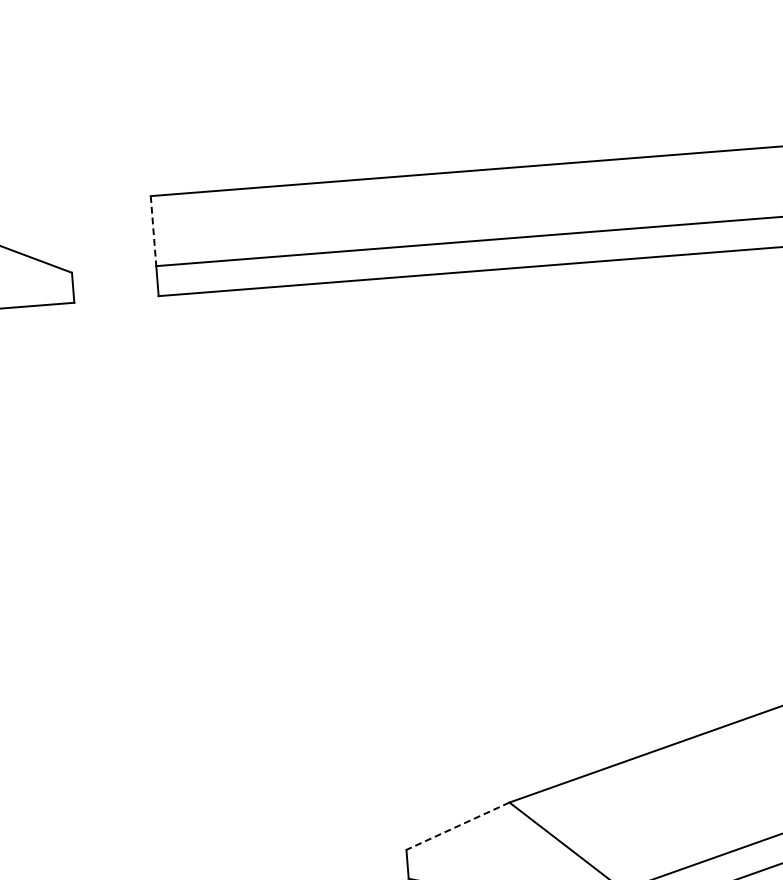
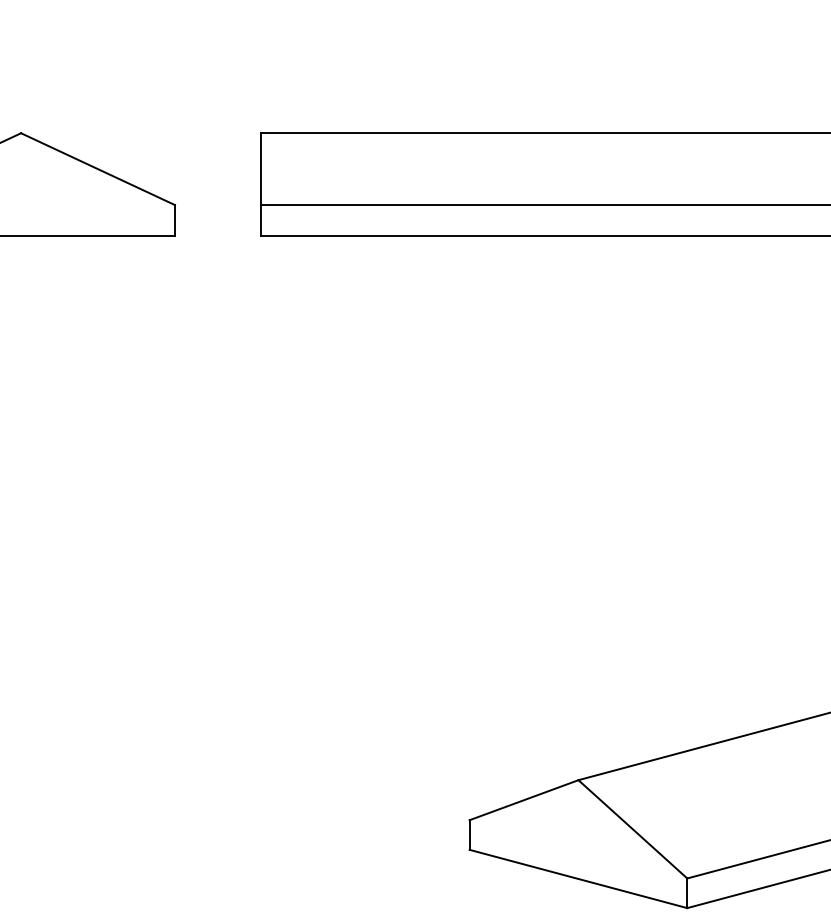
line: (153, 231) -> (261, 169), dashed -> solid
line: (458, 826) -> (524, 800), dashed -> solid

